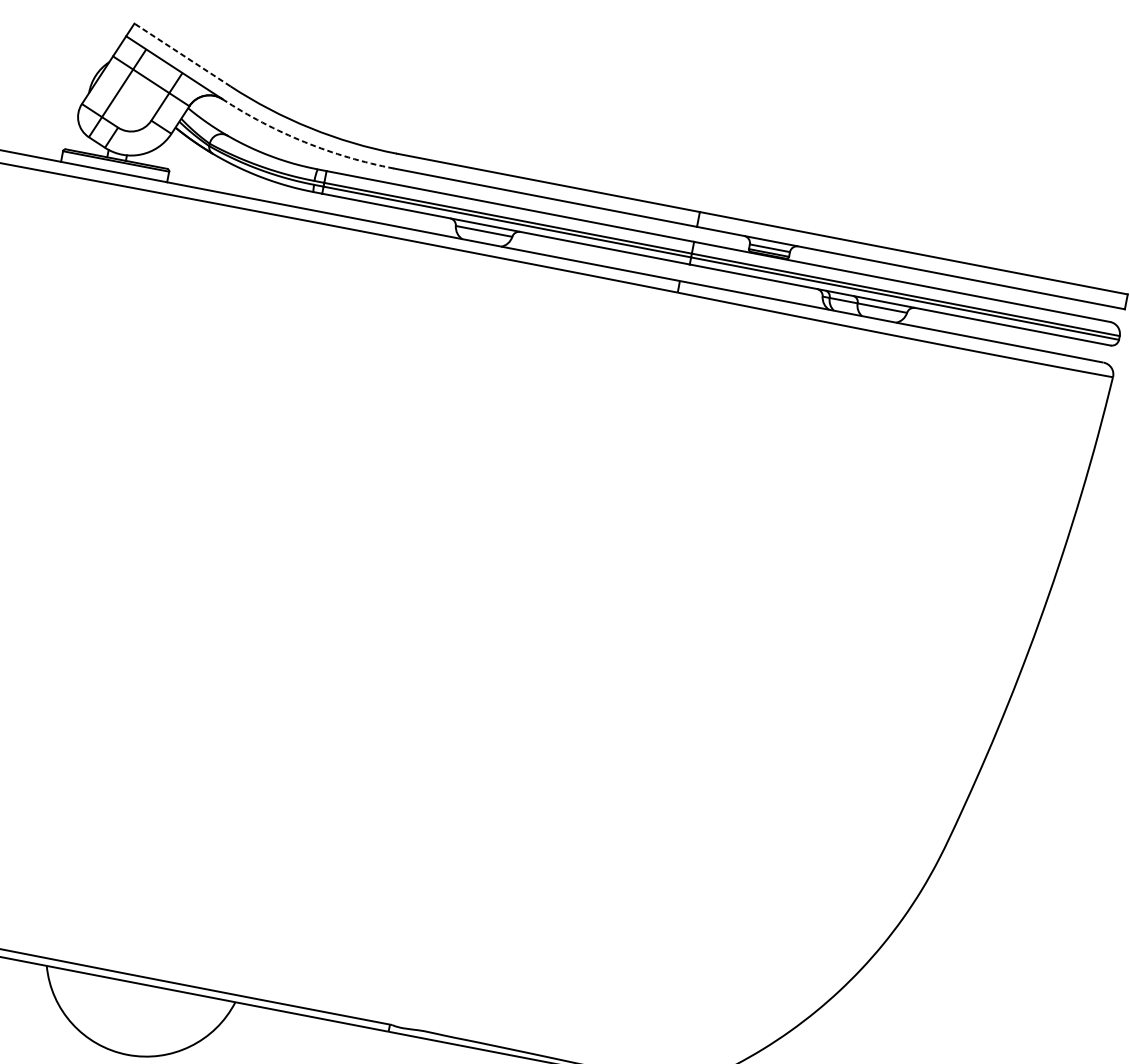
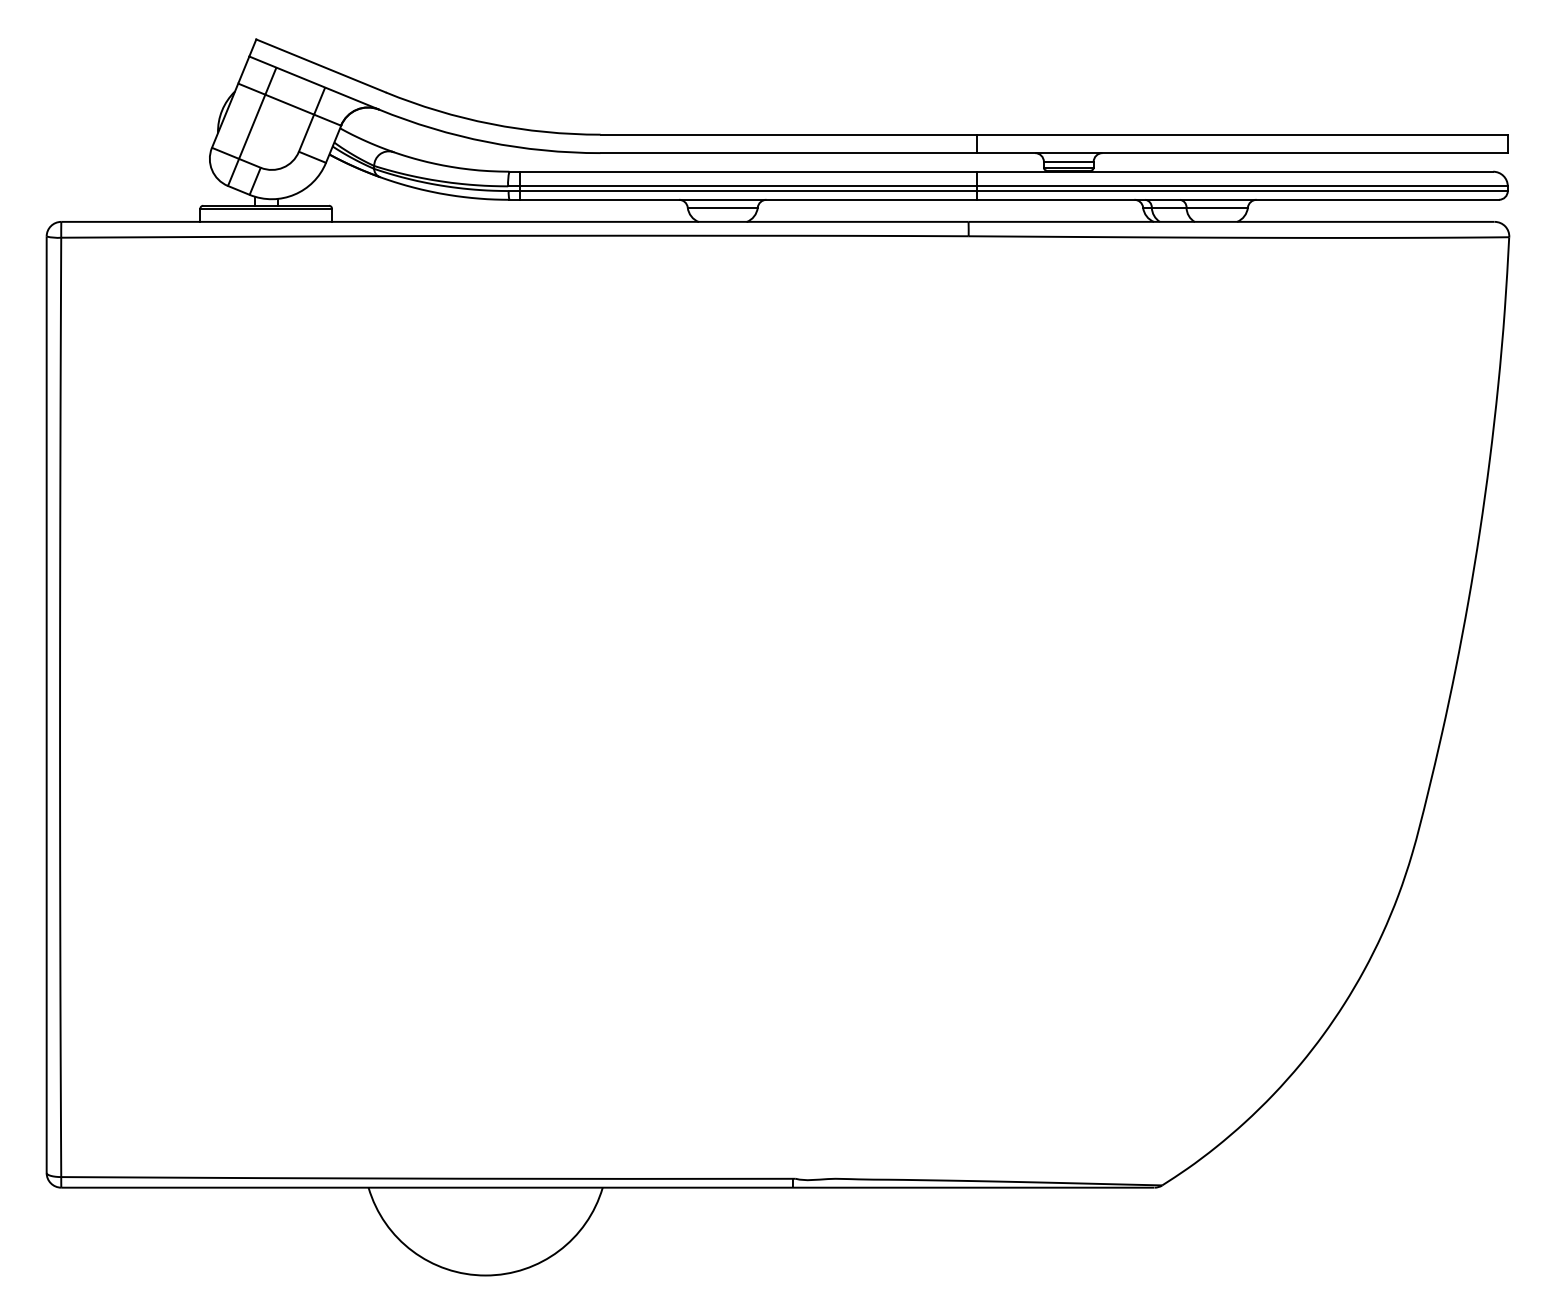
line: (182, 54) -> (320, 65), dashed -> solid
arc: (304, 142) -> (487, 142), dashed -> solid

